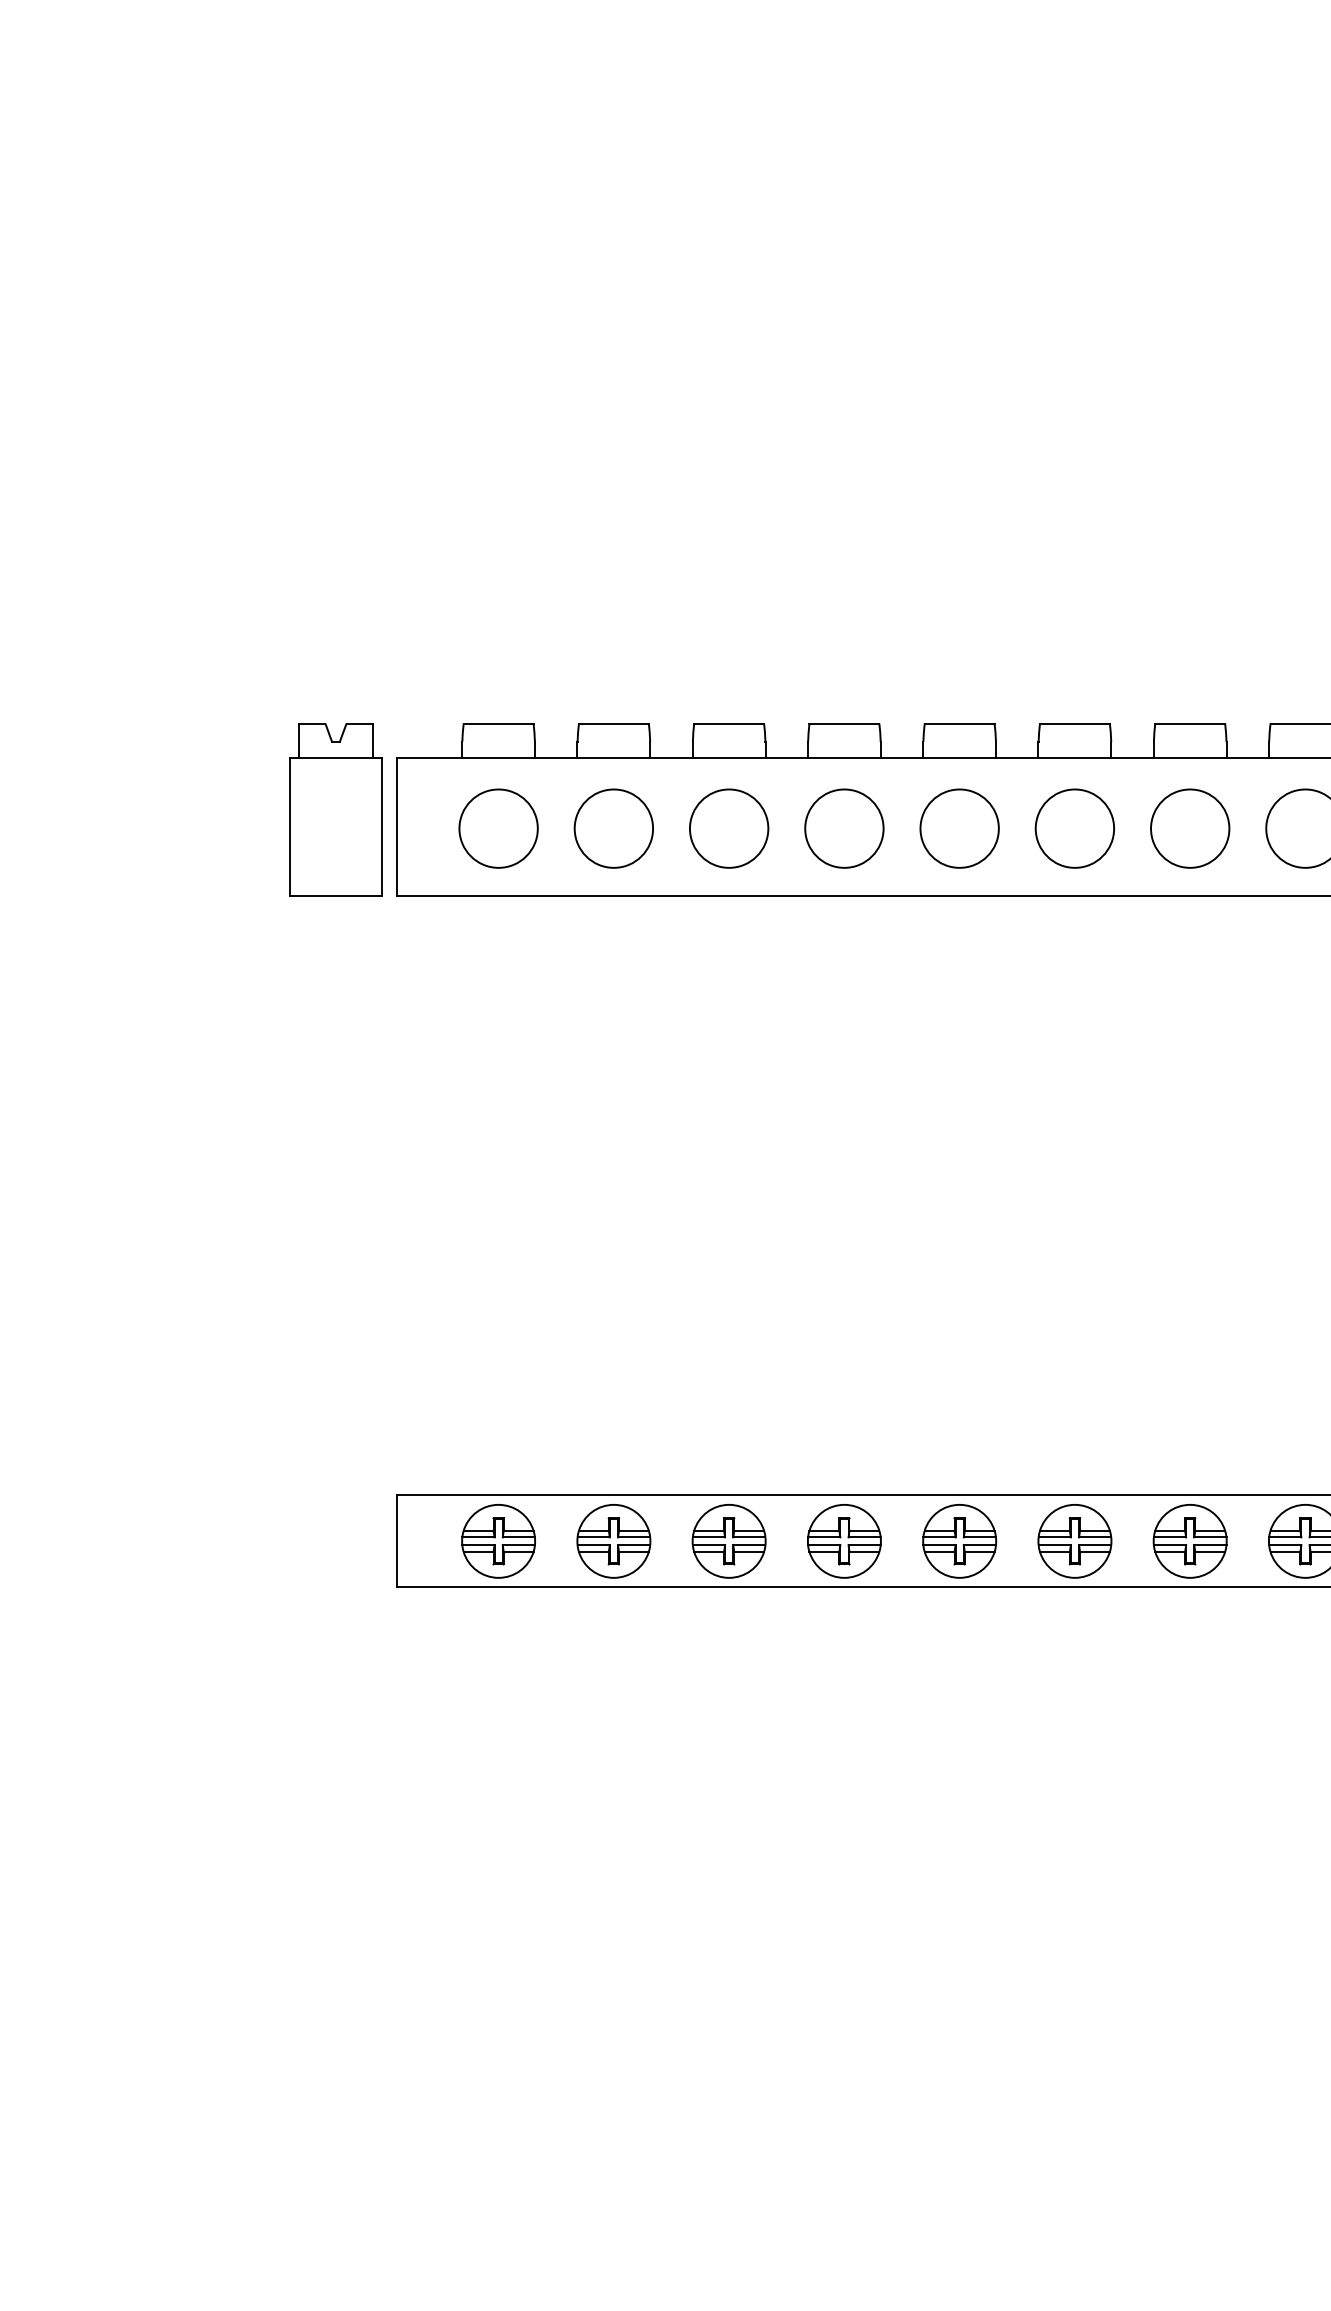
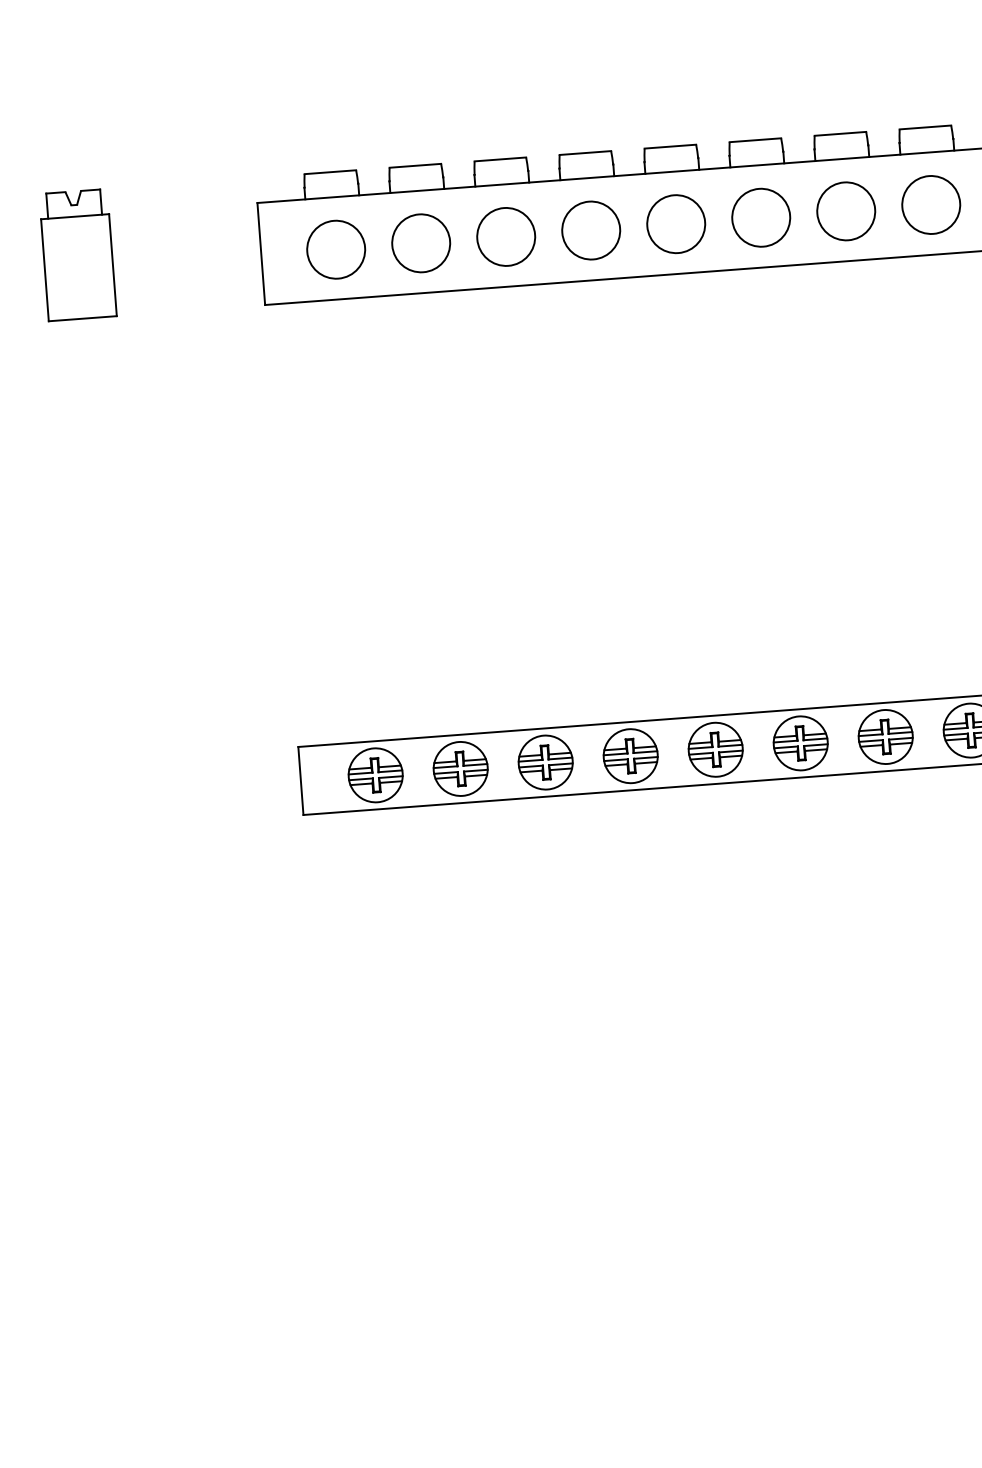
part: (335, 809) -> (77, 254), moved

